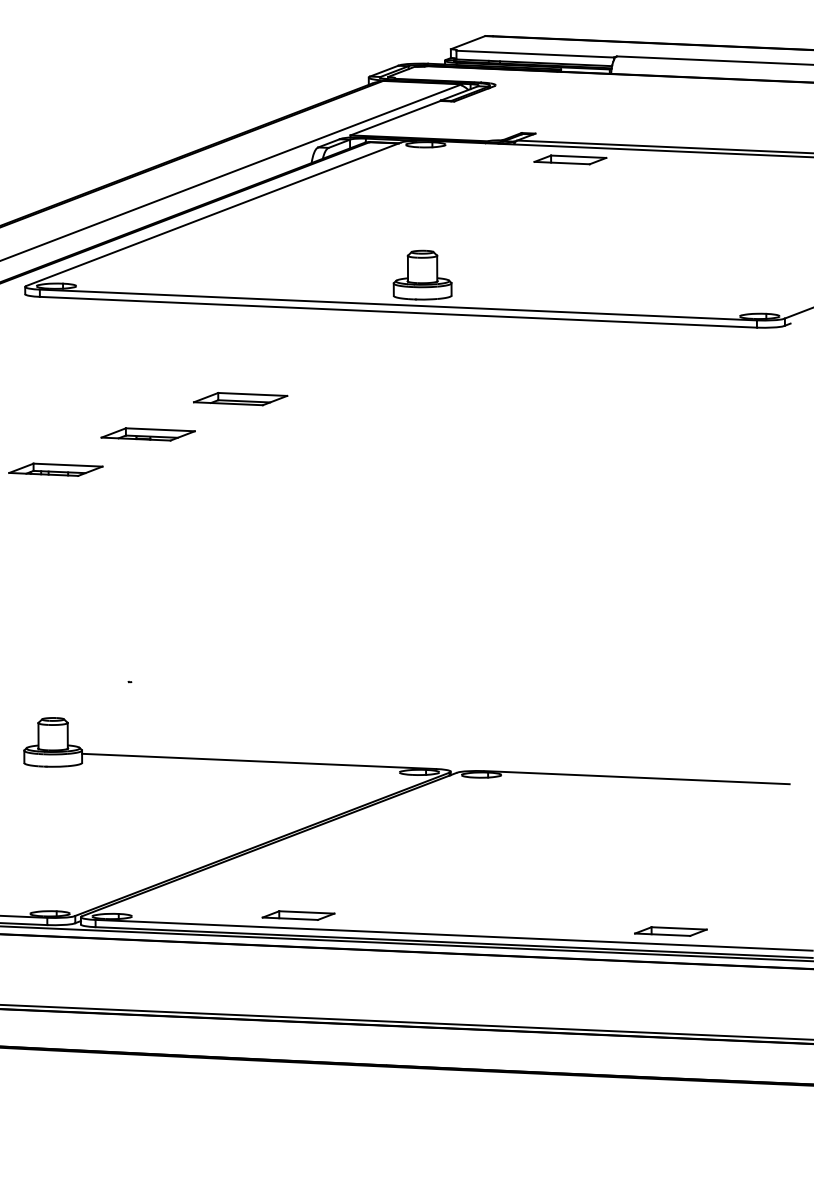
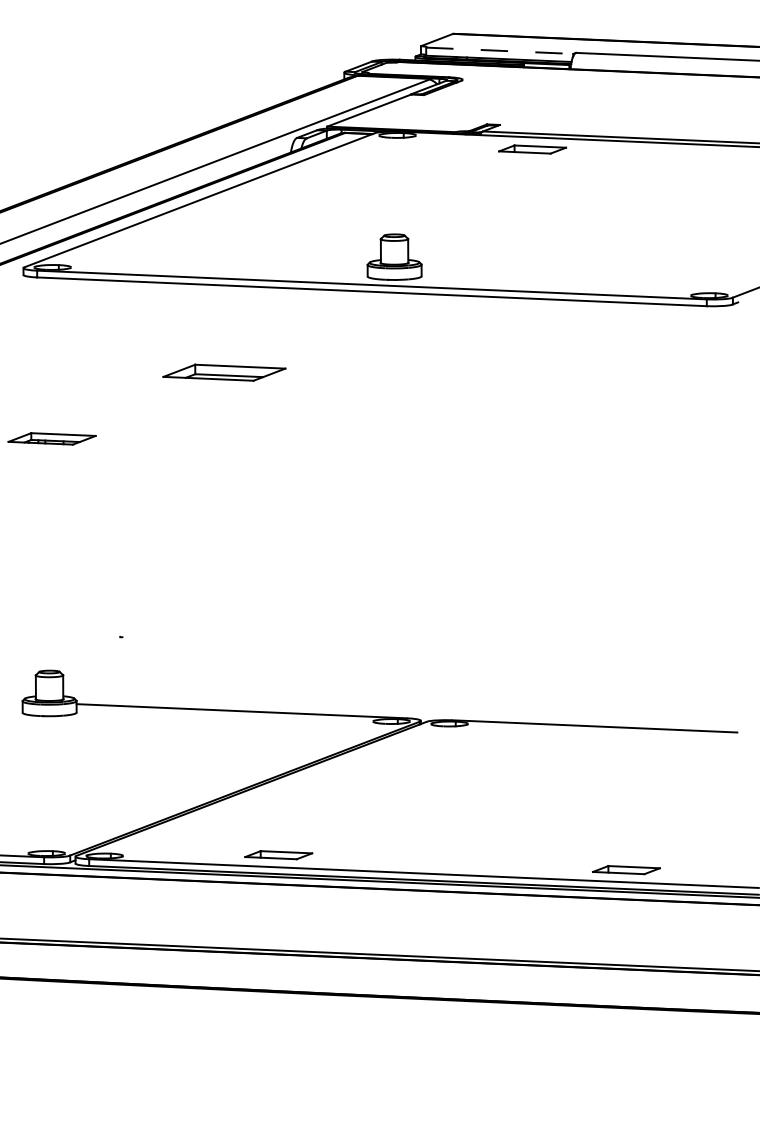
line: (535, 54) -> (499, 51), solid -> dashed
part: (240, 399) -> (224, 373), size x1.4
part: (147, 434) -> (137, 405), removed

